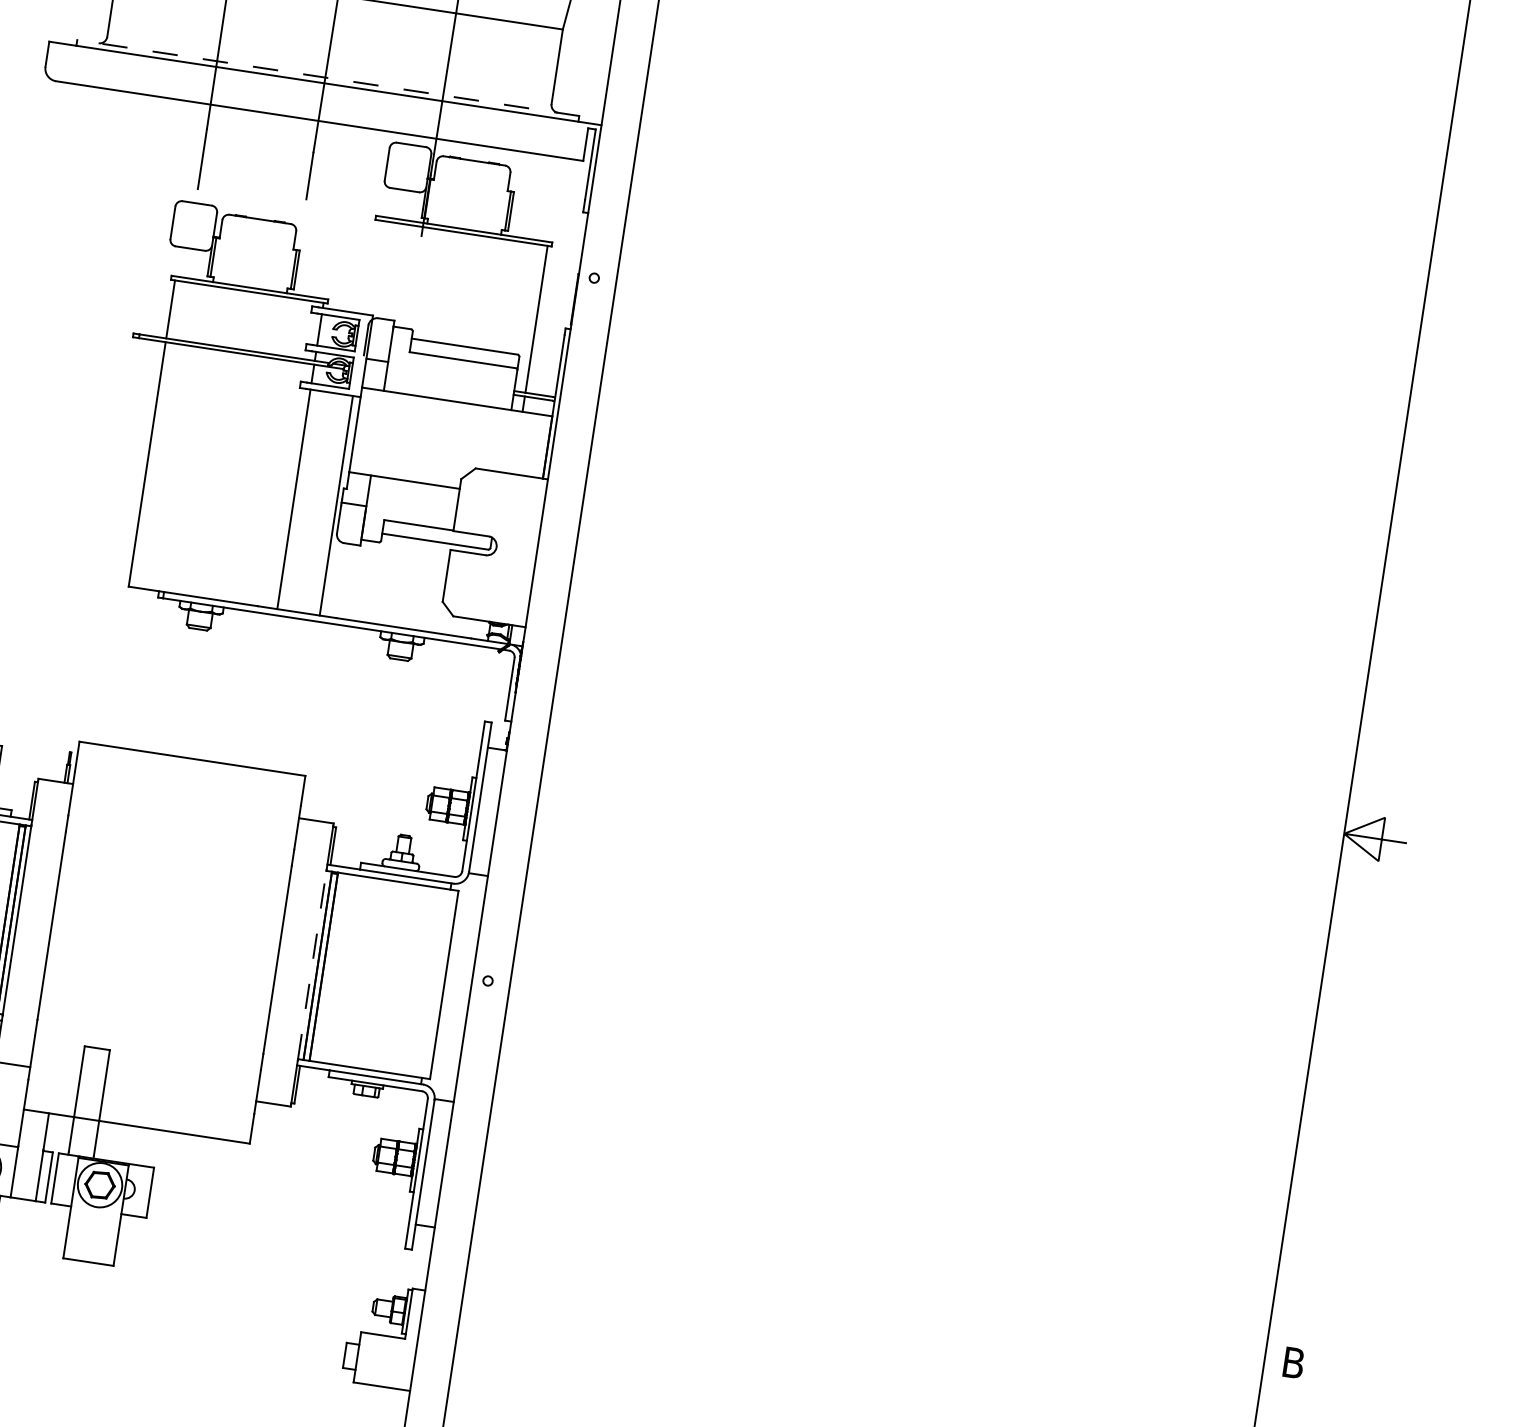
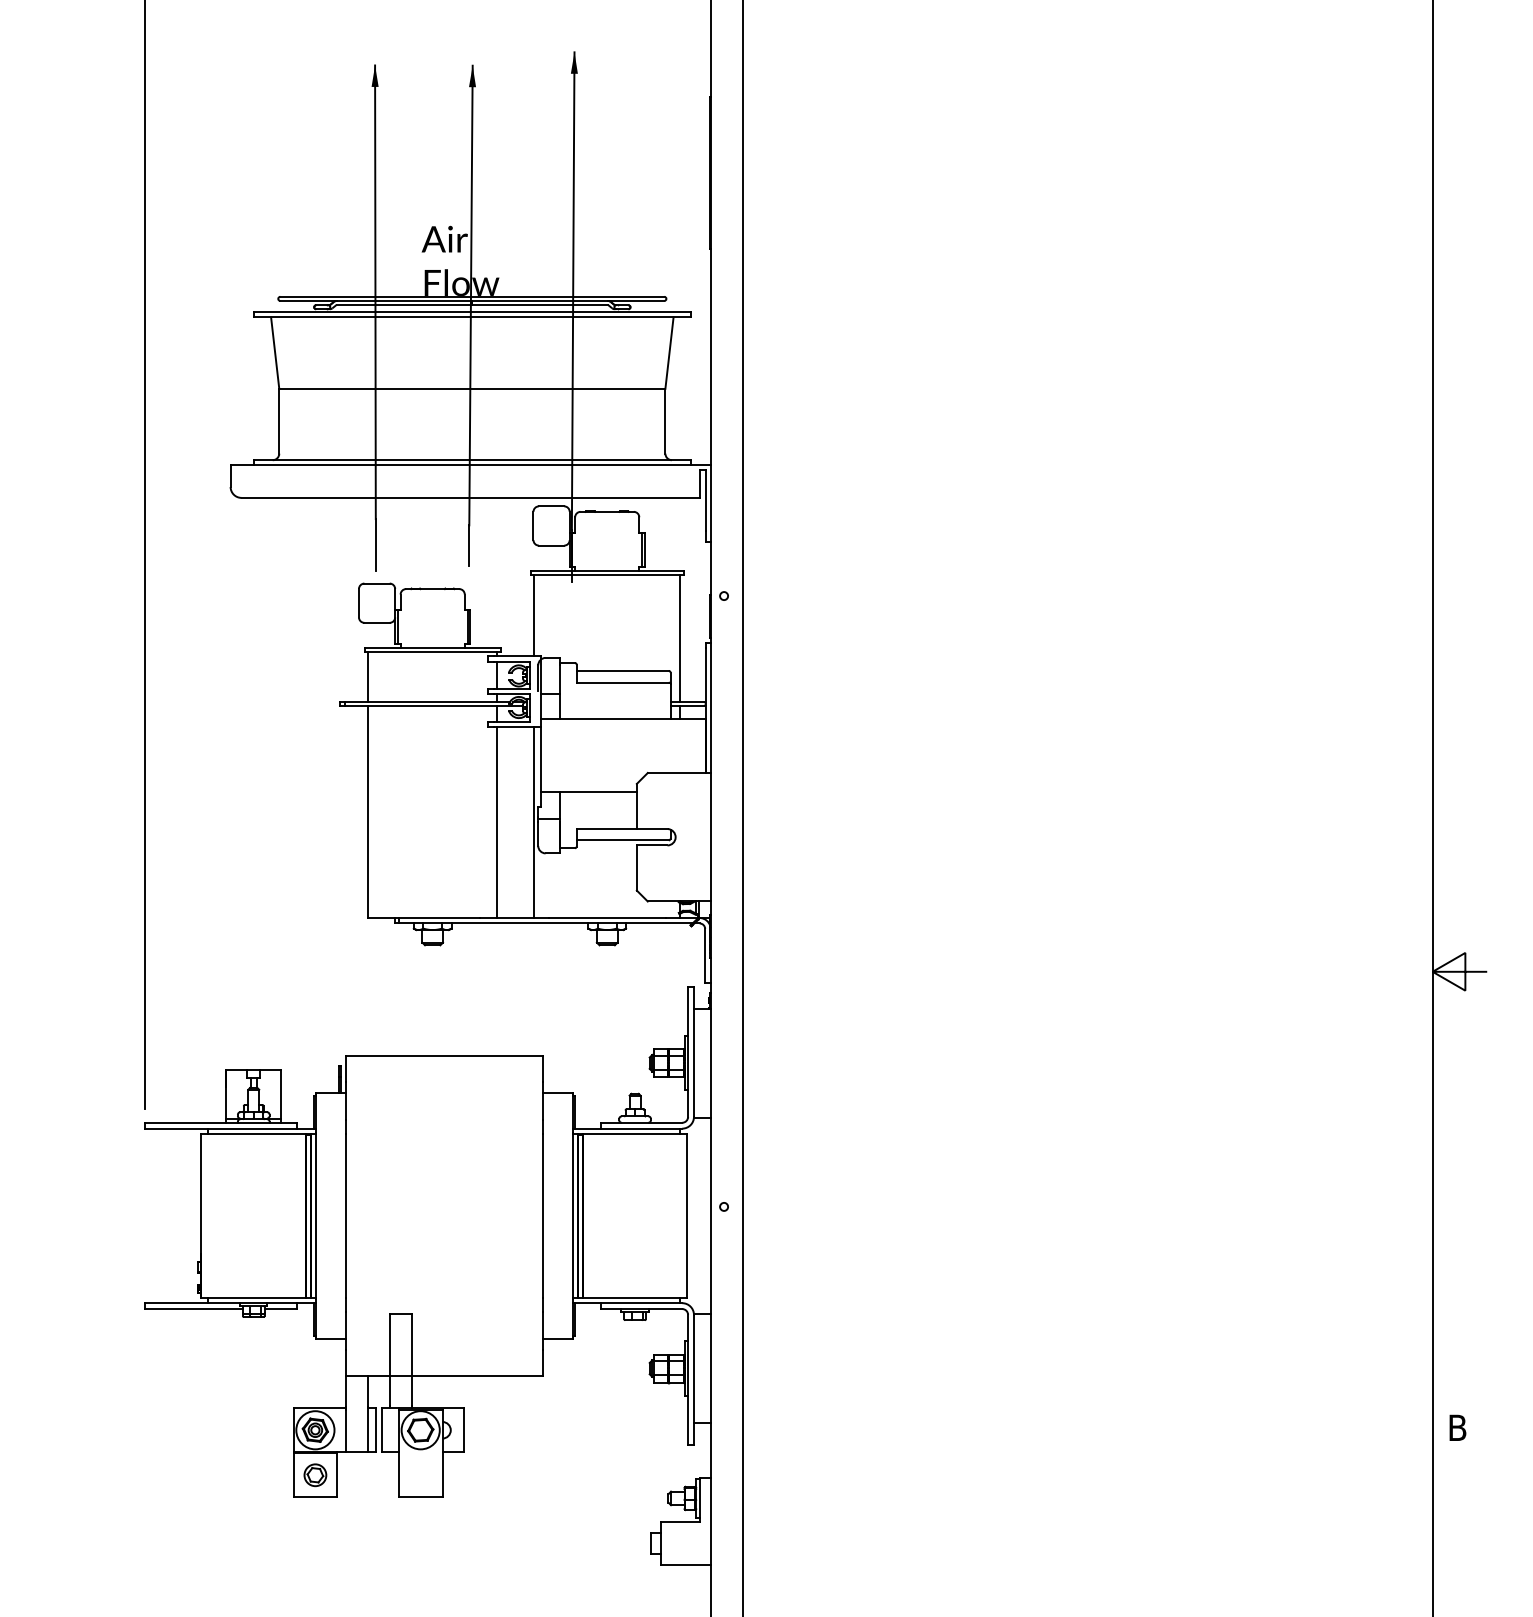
line: (327, 78) -> (471, 460), dashed -> solid
line: (372, 267) -> (534, 615), added
line: (312, 964) -> (572, 1215), dashed -> solid

